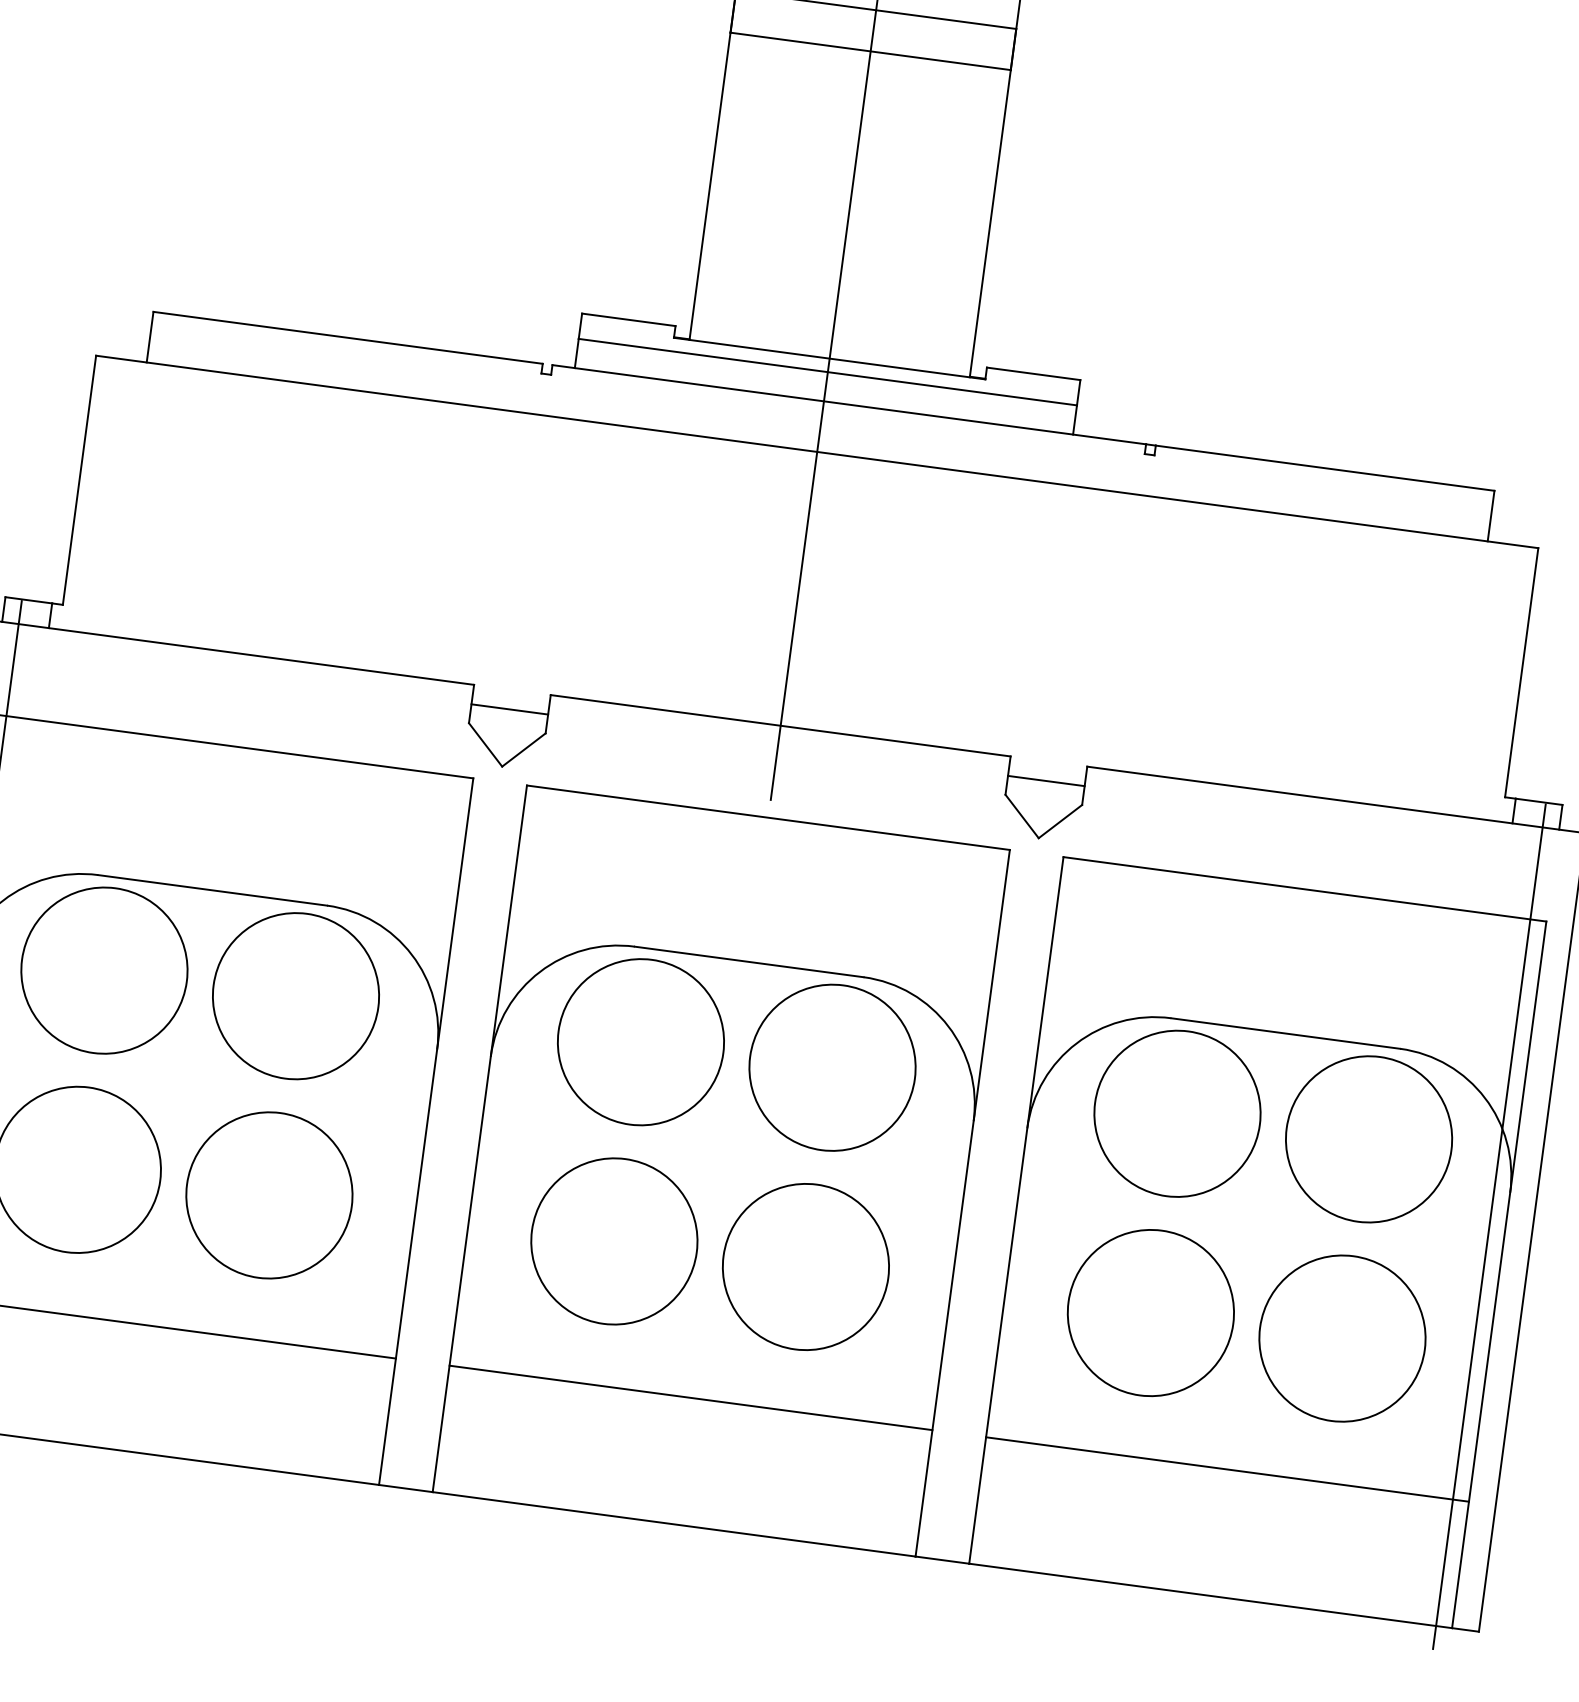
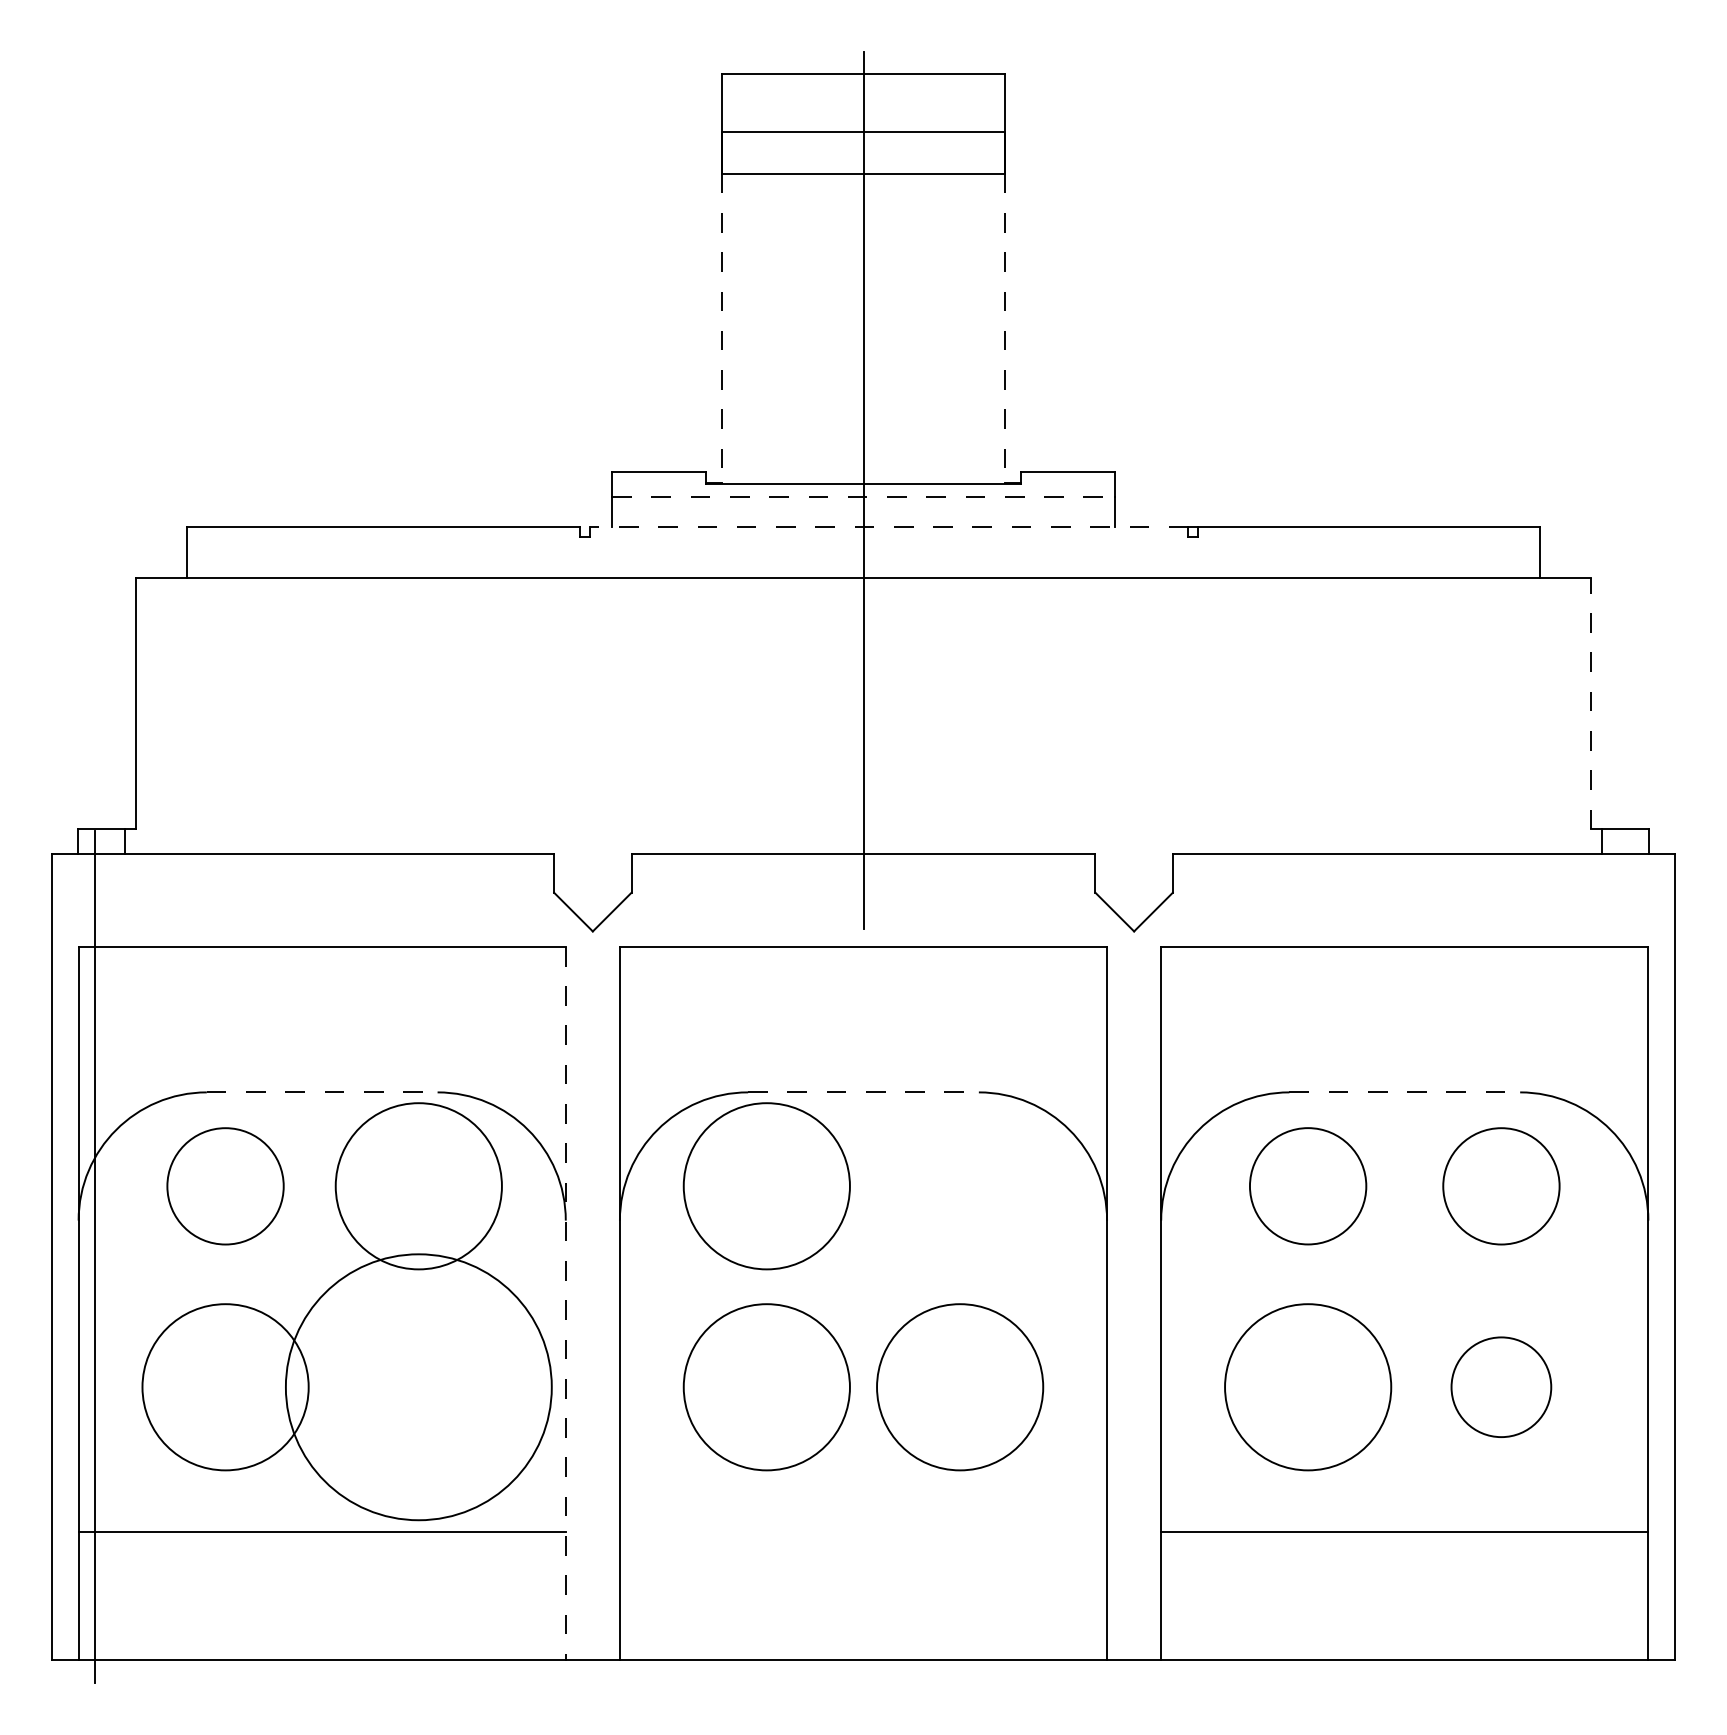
line: (710, 186) -> (722, 328), solid -> dashed
line: (989, 223) -> (1004, 328), solid -> dashed
line: (827, 372) -> (863, 497), solid -> dashed
line: (848, 404) -> (888, 526), solid -> dashed
line: (1521, 672) -> (1590, 703), solid -> dashed
line: (509, 709) -> (592, 873), removed
line: (1045, 780) -> (1133, 873), removed
line: (212, 890) -> (322, 1092), solid -> dashed
line: (749, 962) -> (863, 1092), solid -> dashed
circle: (104, 970) -> (225, 1186), size x0.7
line: (1286, 1033) -> (1405, 1092), solid -> dashed
circle: (832, 1068) -> (960, 1186), removed
circle: (1177, 1114) -> (1308, 1186), size x0.7
line: (425, 1131) -> (565, 1303), solid -> dashed
circle: (1369, 1139) -> (1501, 1186), size x0.7
circle: (269, 1195) -> (418, 1387), size x1.6
line: (1489, 1226) -> (1632, 1256), removed
circle: (1342, 1338) -> (1501, 1387), size x0.6
line: (690, 1398) -> (863, 1532), removed

